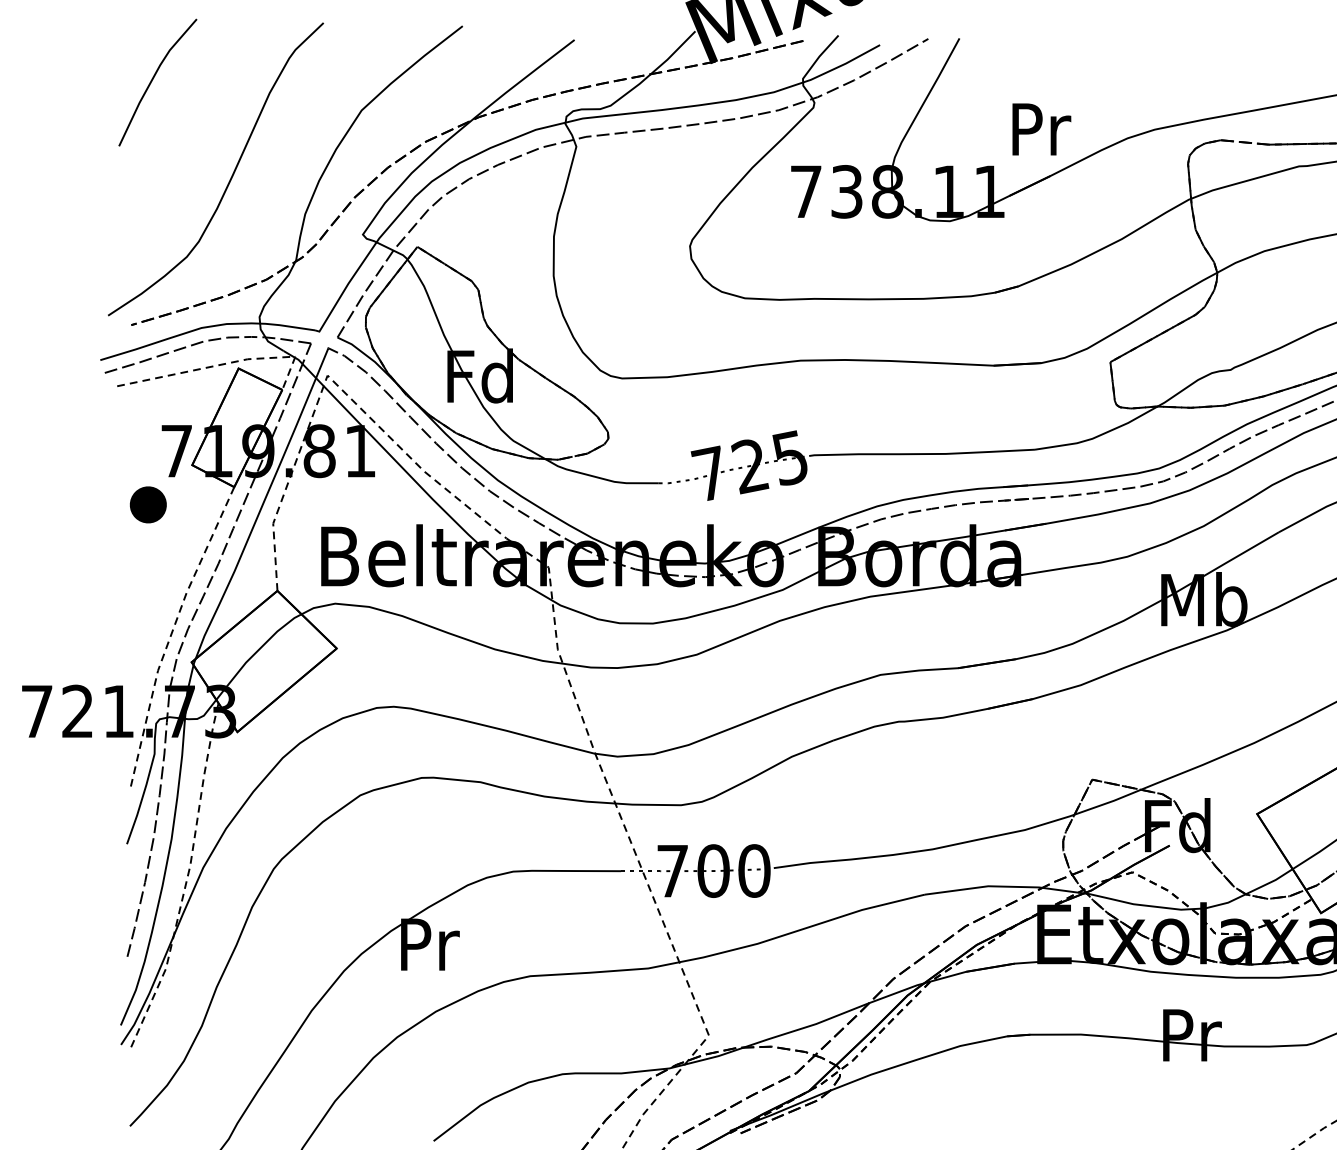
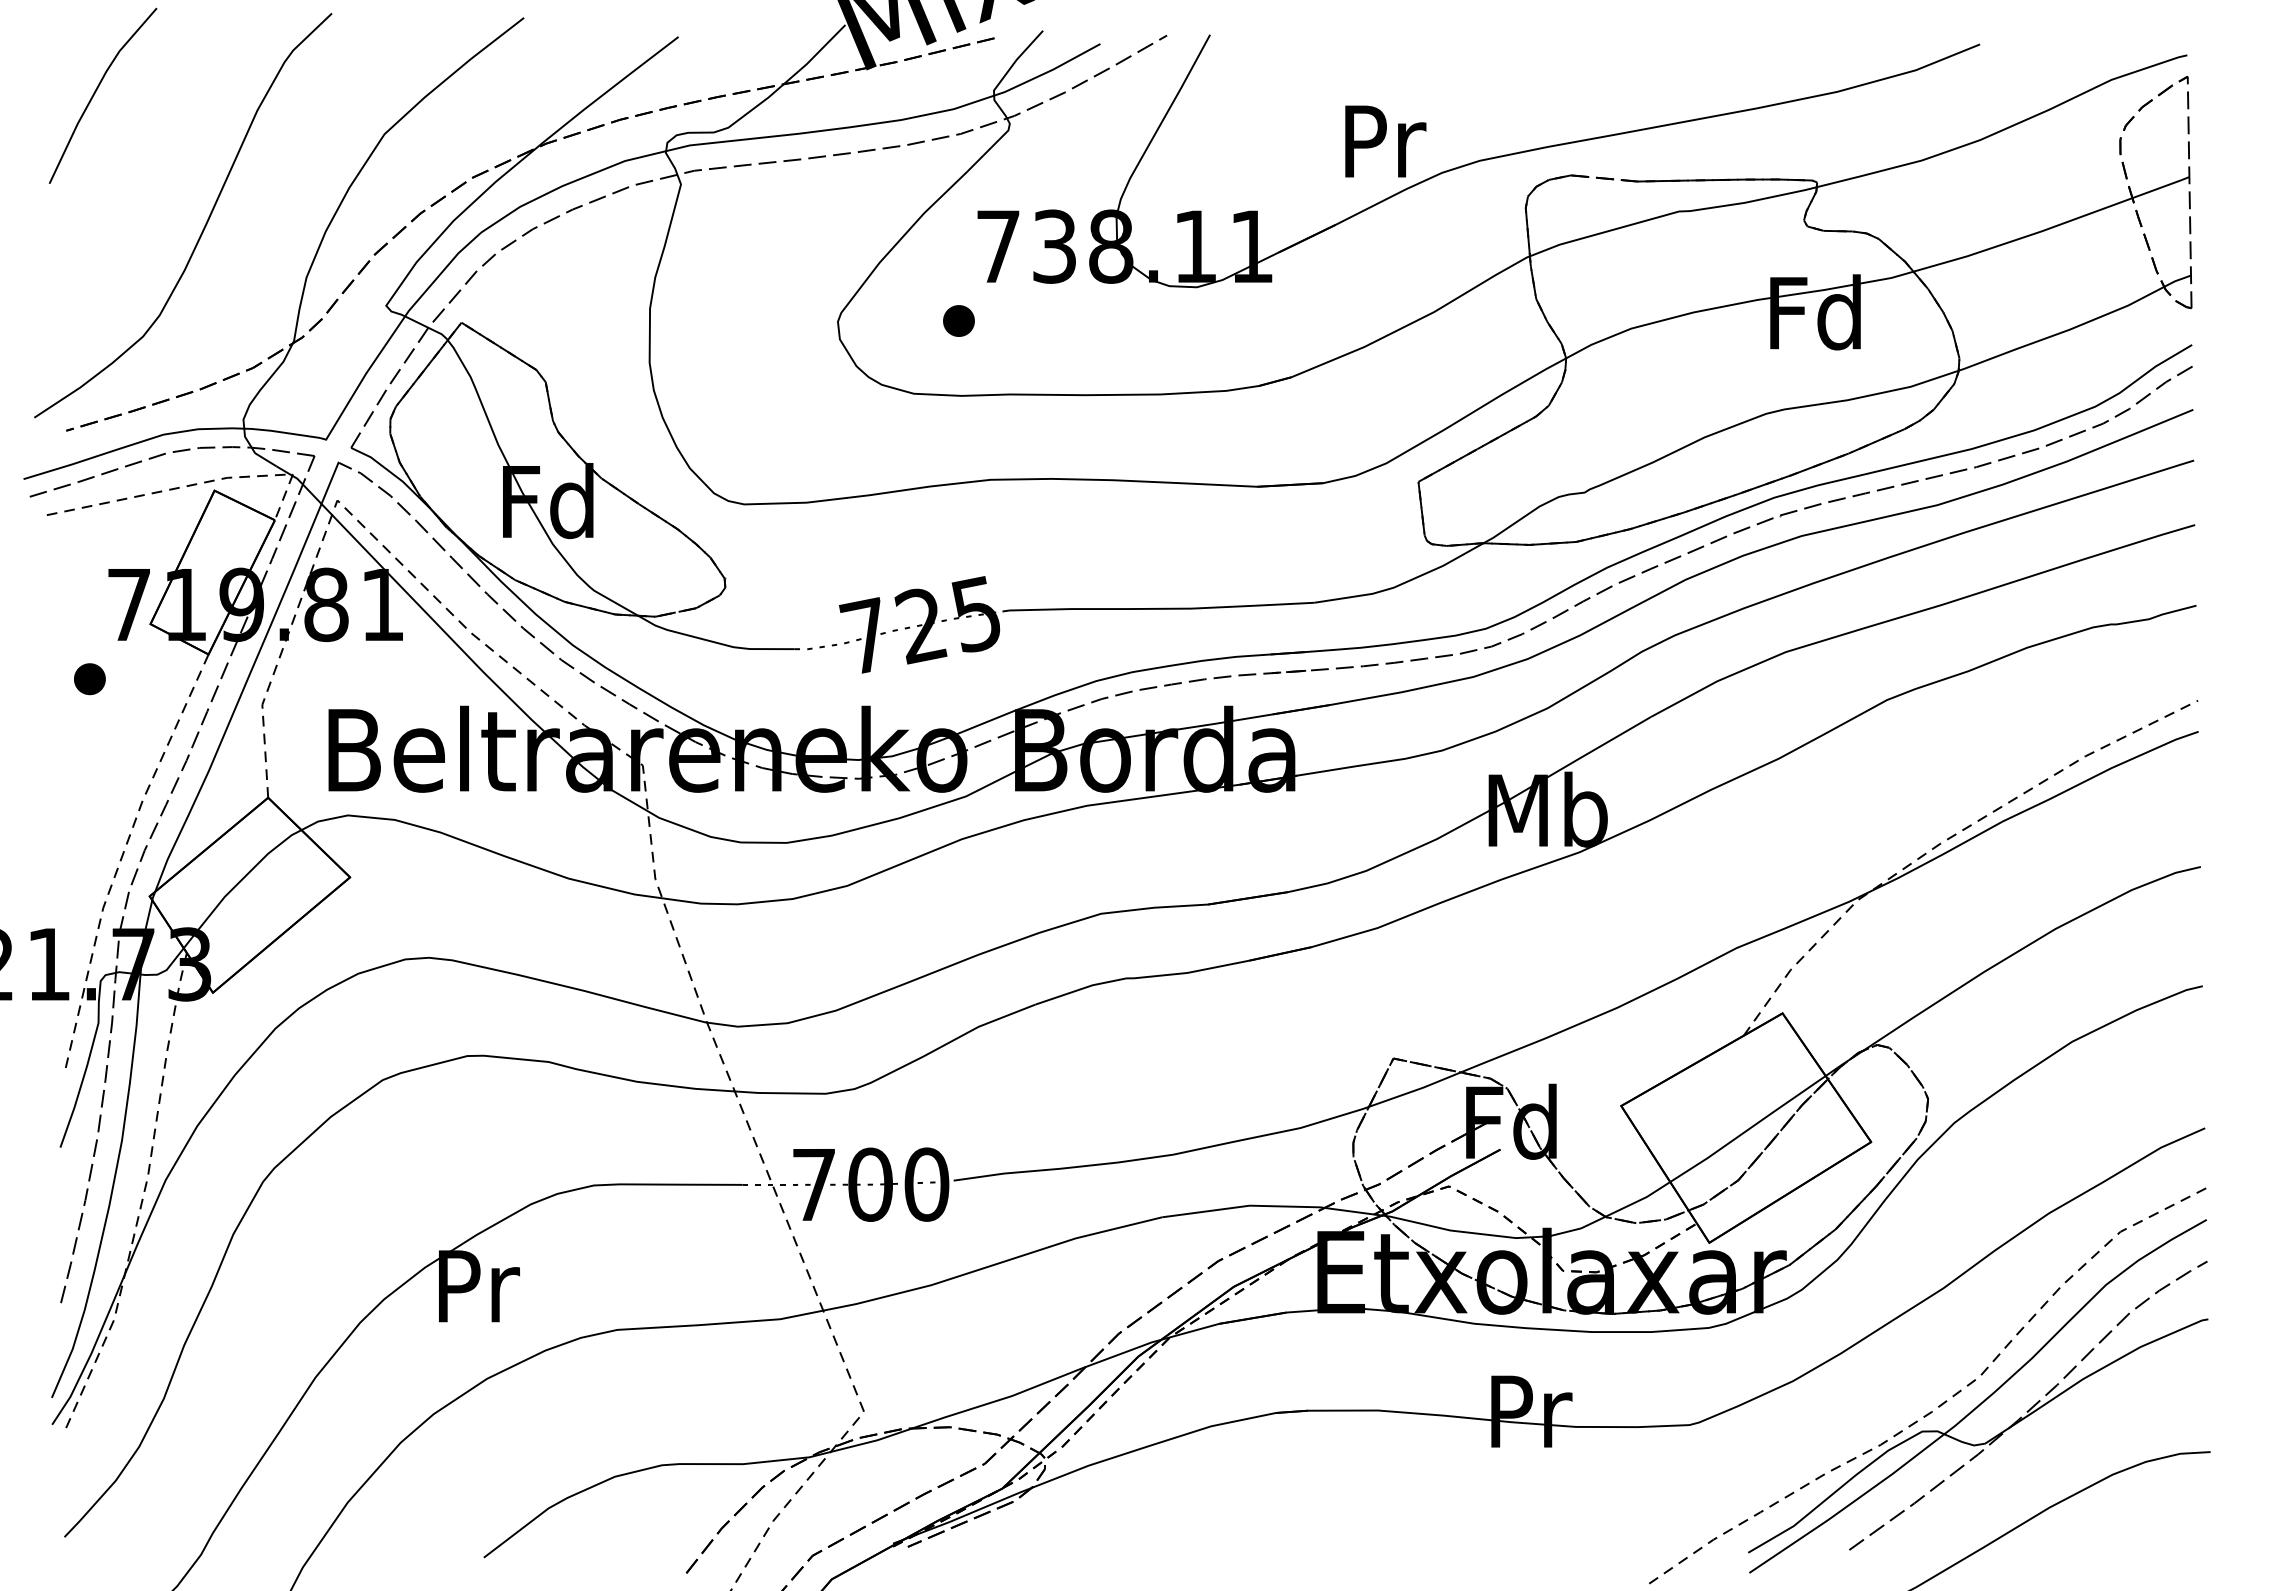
text: (1041, 129) -> (1385, 141), moved
part: (777, 245) -> (958, 320), added
part: (148, 505) -> (89, 679), size x0.62

